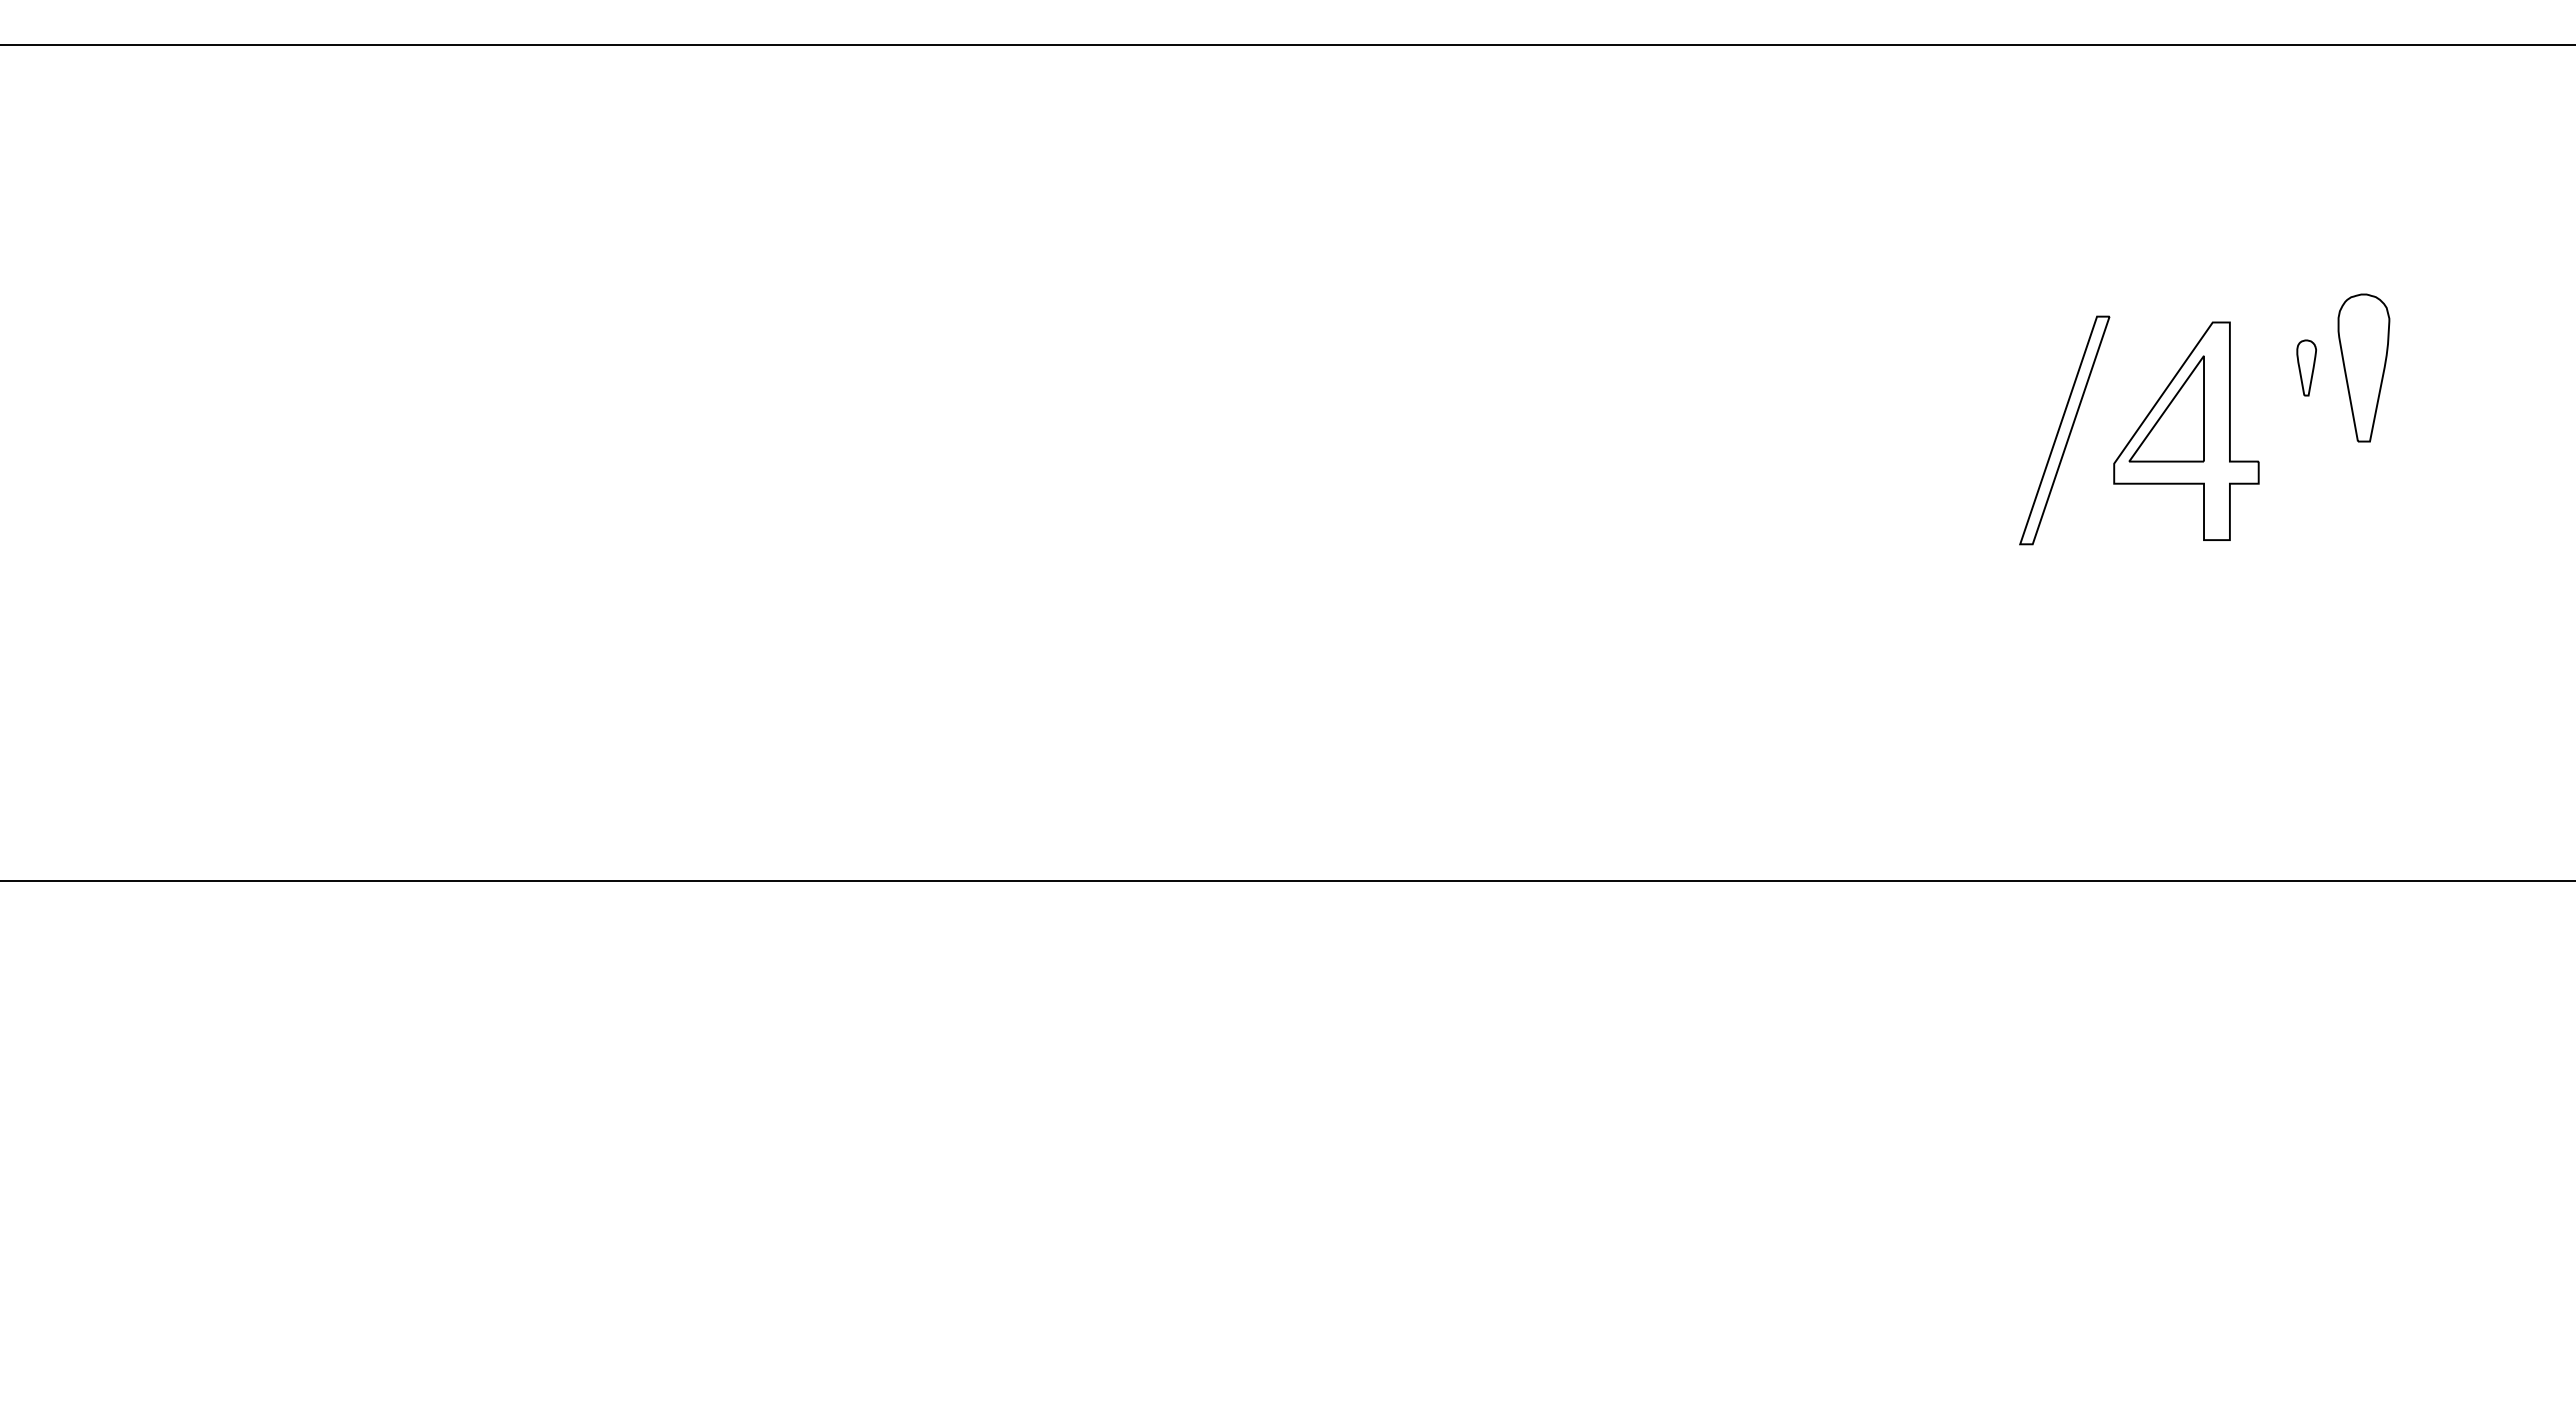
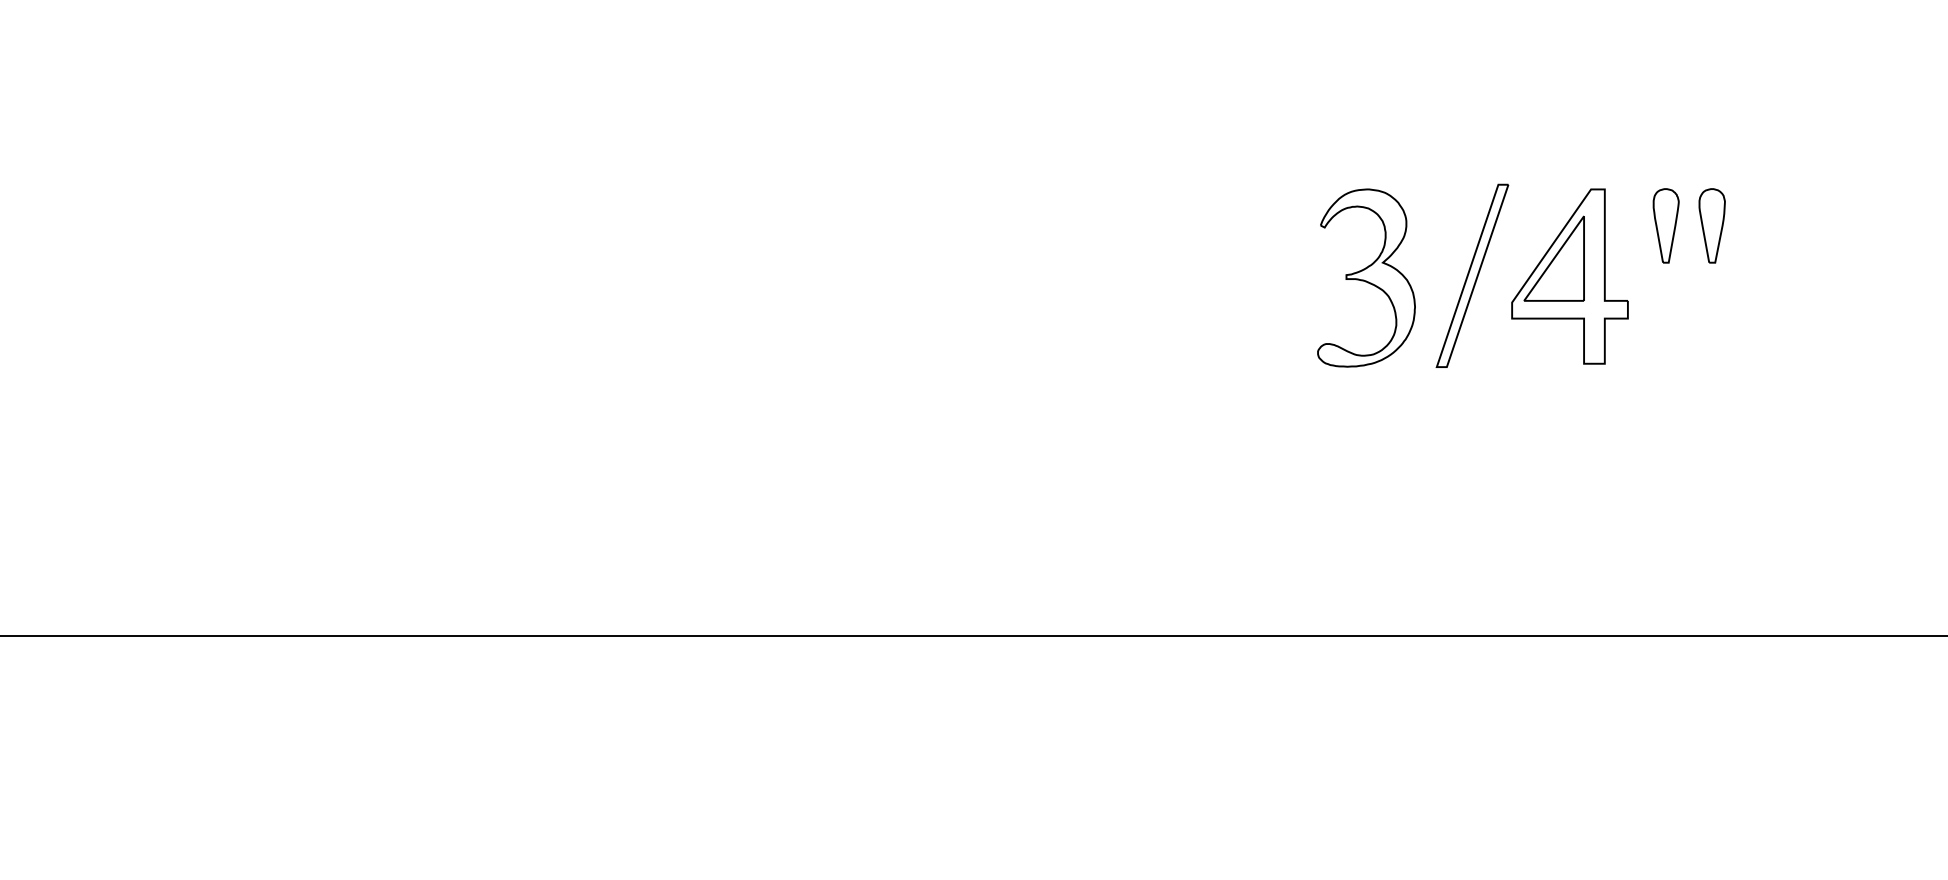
part: (2306, 367) -> (1666, 225), size x1.67
part: (2363, 367) -> (1711, 225), size x0.62
part: (1932, 432) -> (1366, 277), added

